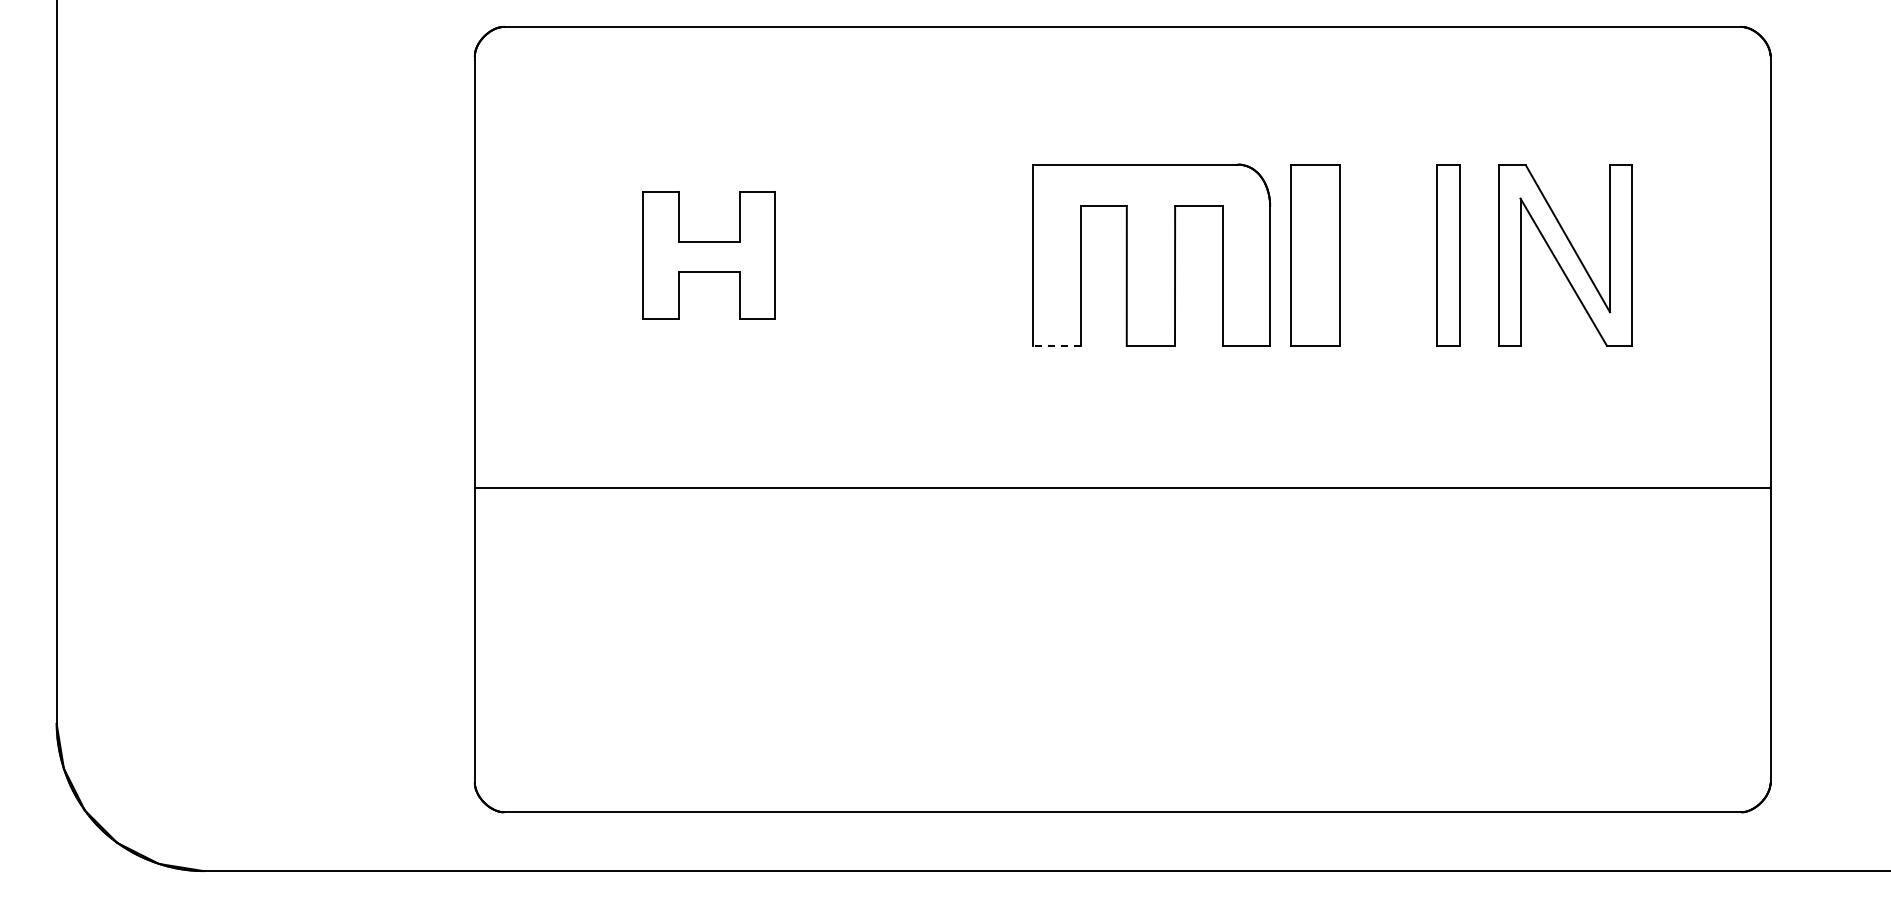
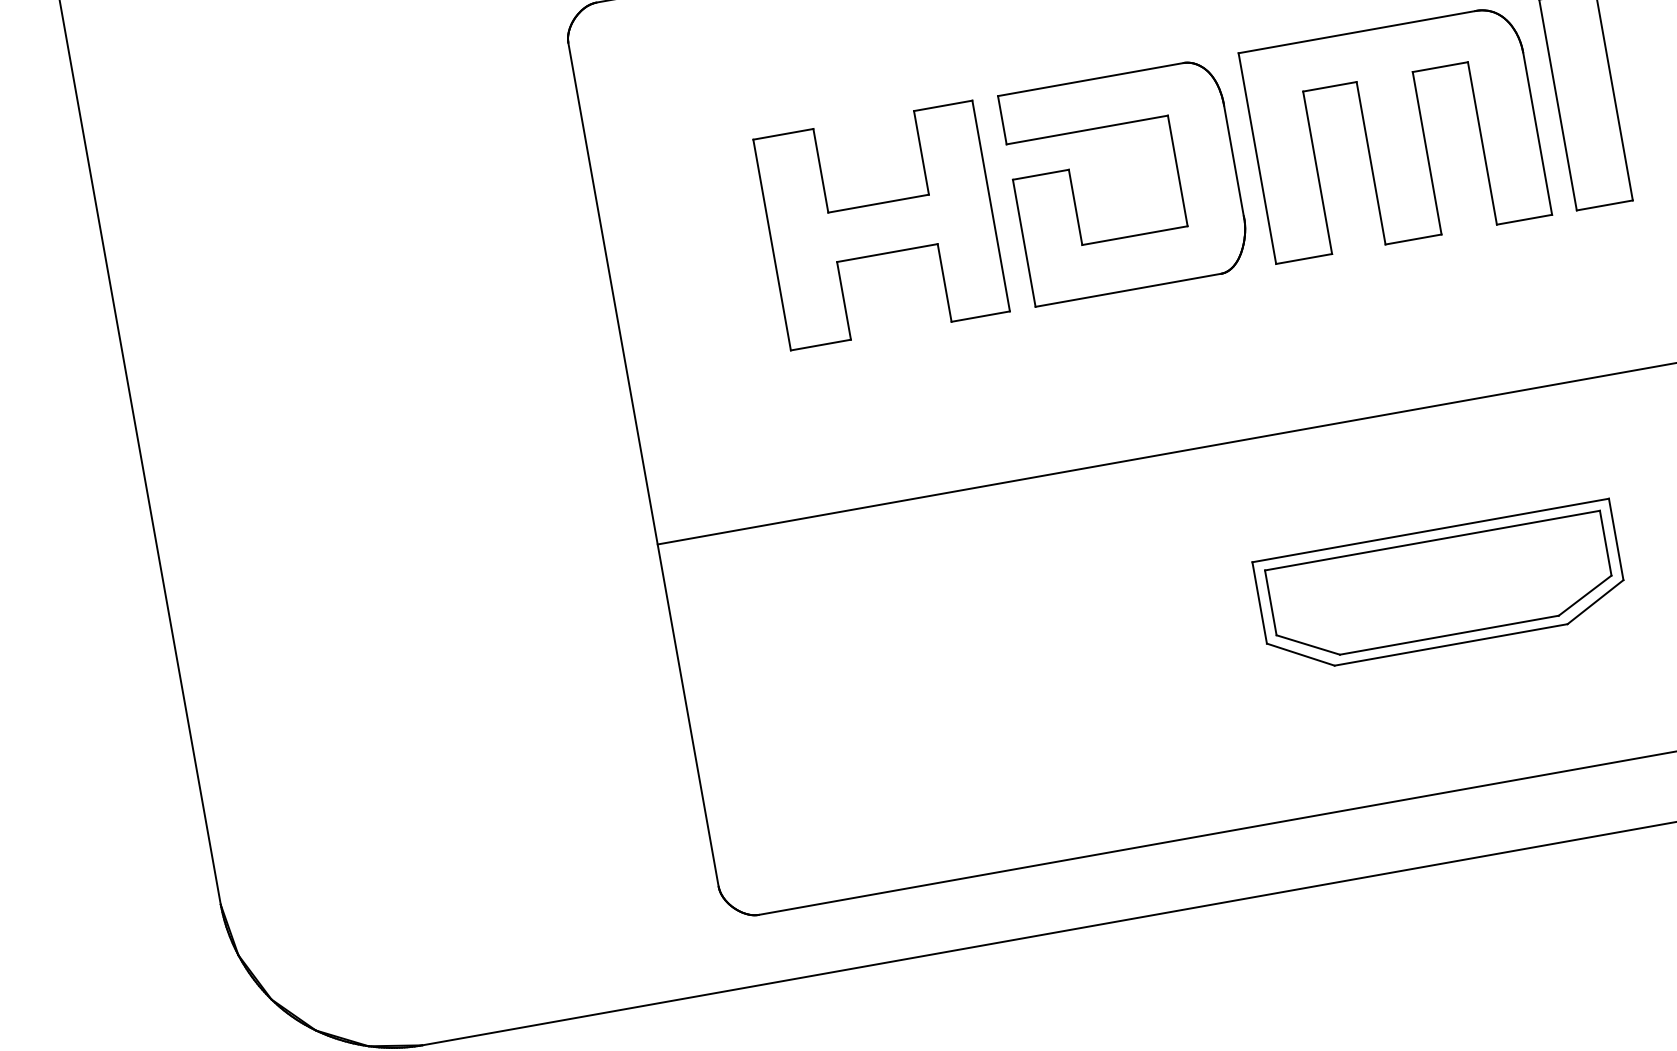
part: (874, 254) -> (1073, 190), added
part: (708, 255) -> (880, 225), size x1.43
line: (1056, 346) -> (1304, 259), dashed -> solid
part: (1121, 640) -> (1440, 587), added

